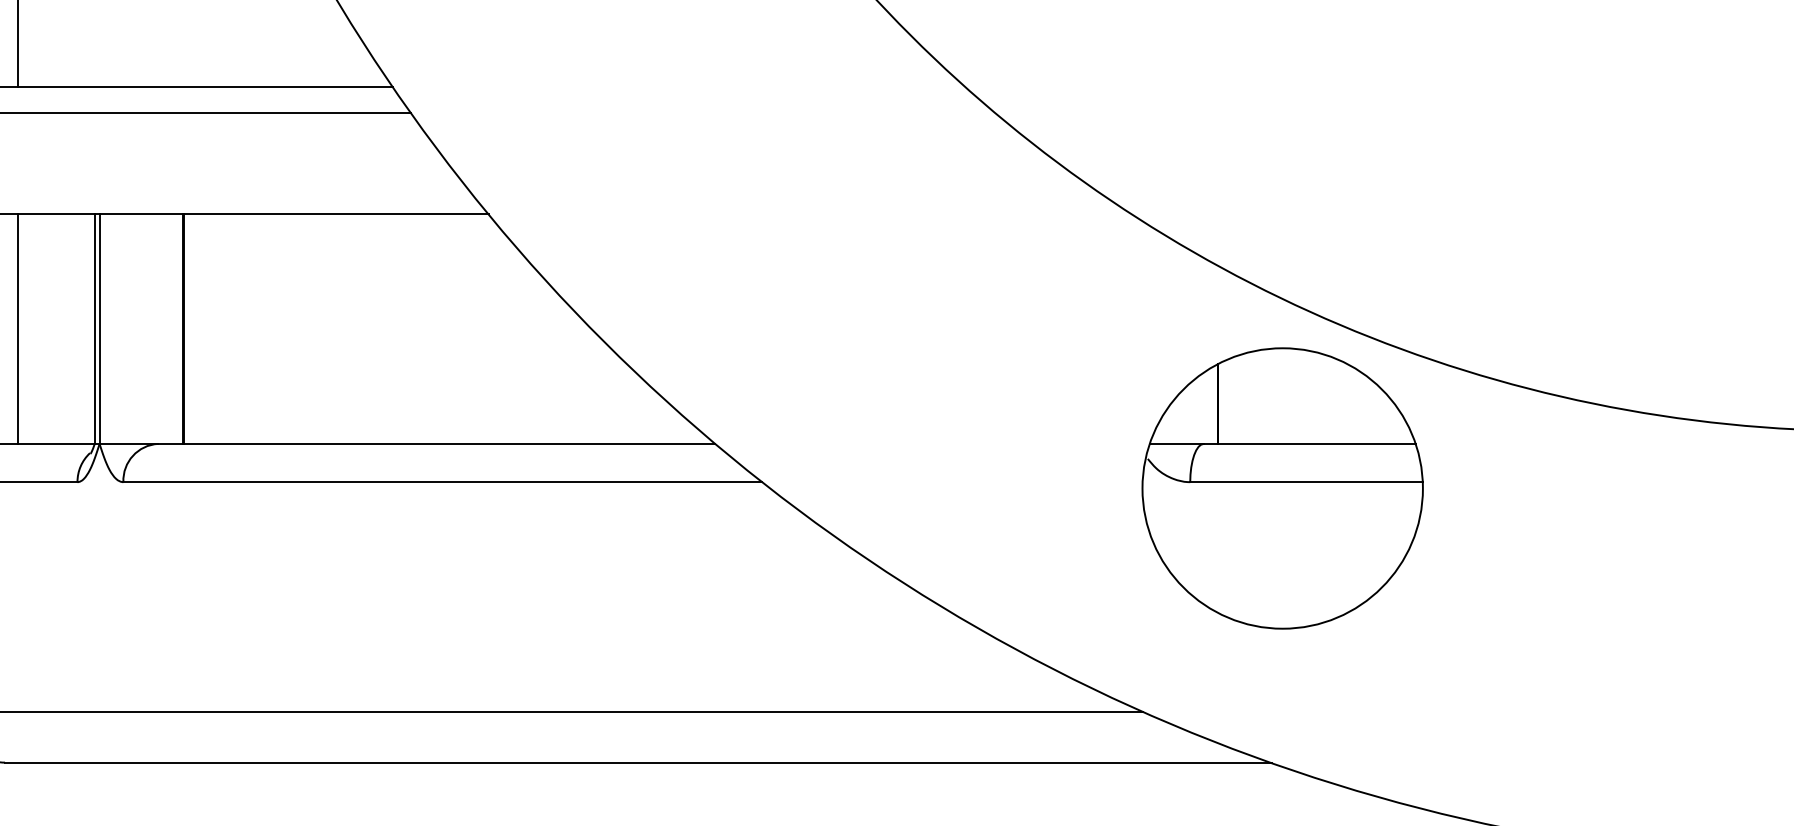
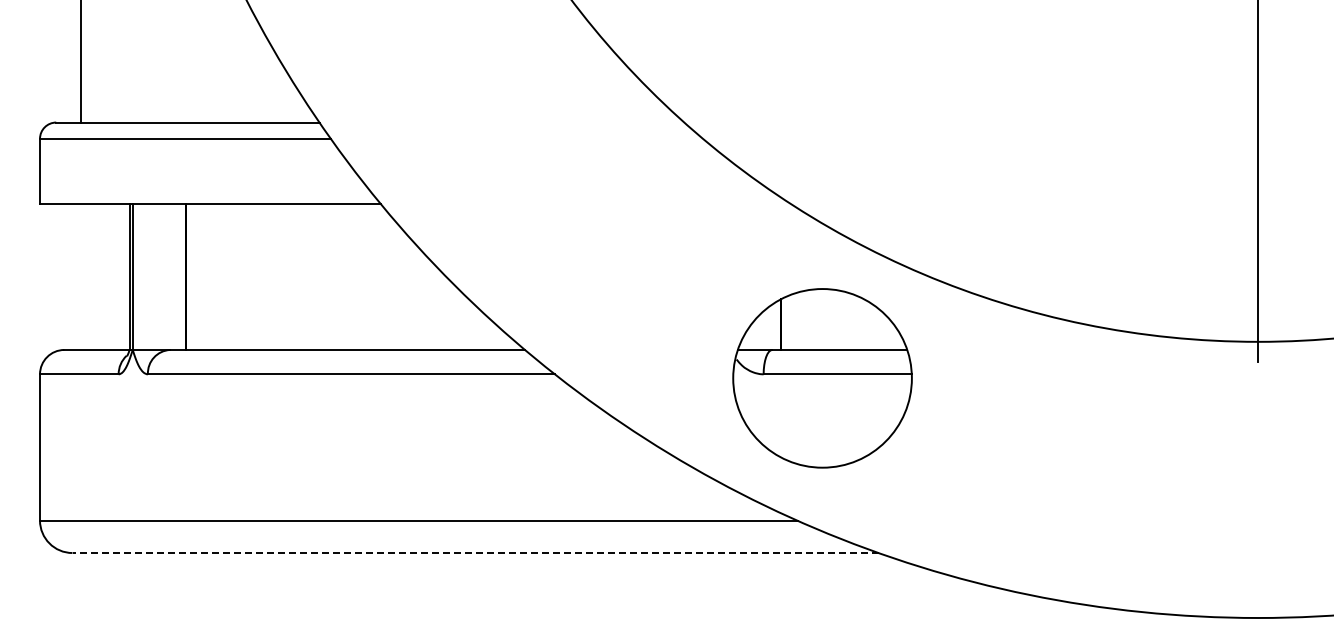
line: (17, 328) -> (80, 276), removed
part: (1282, 488) -> (822, 378), moved
line: (637, 763) -> (475, 553), solid -> dashed

